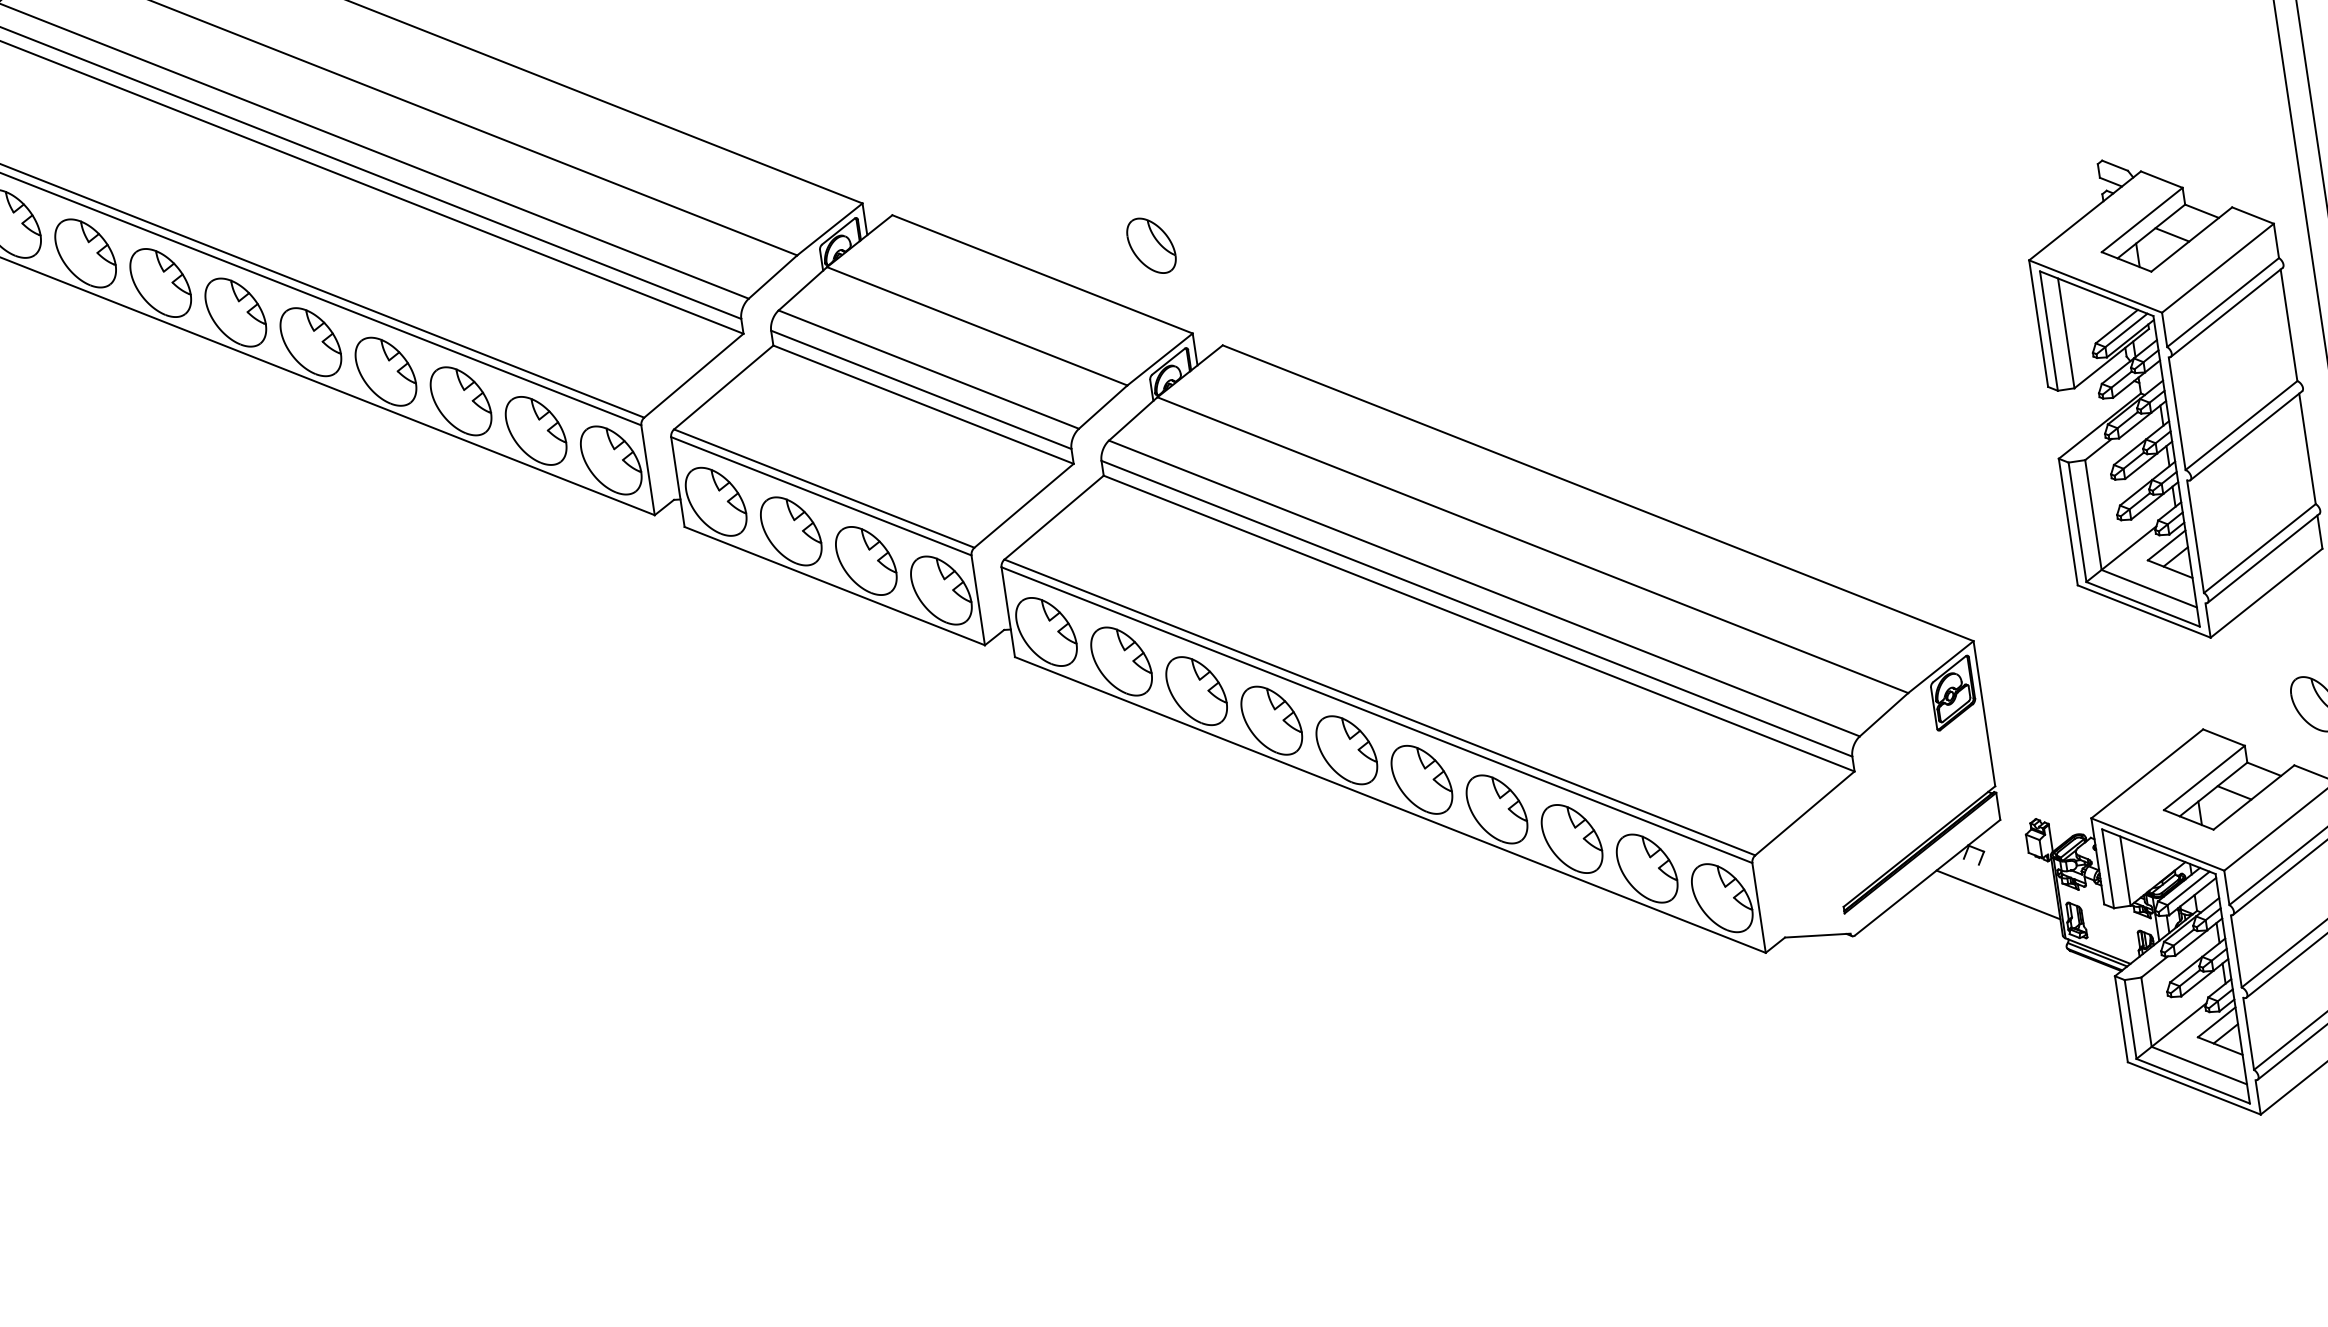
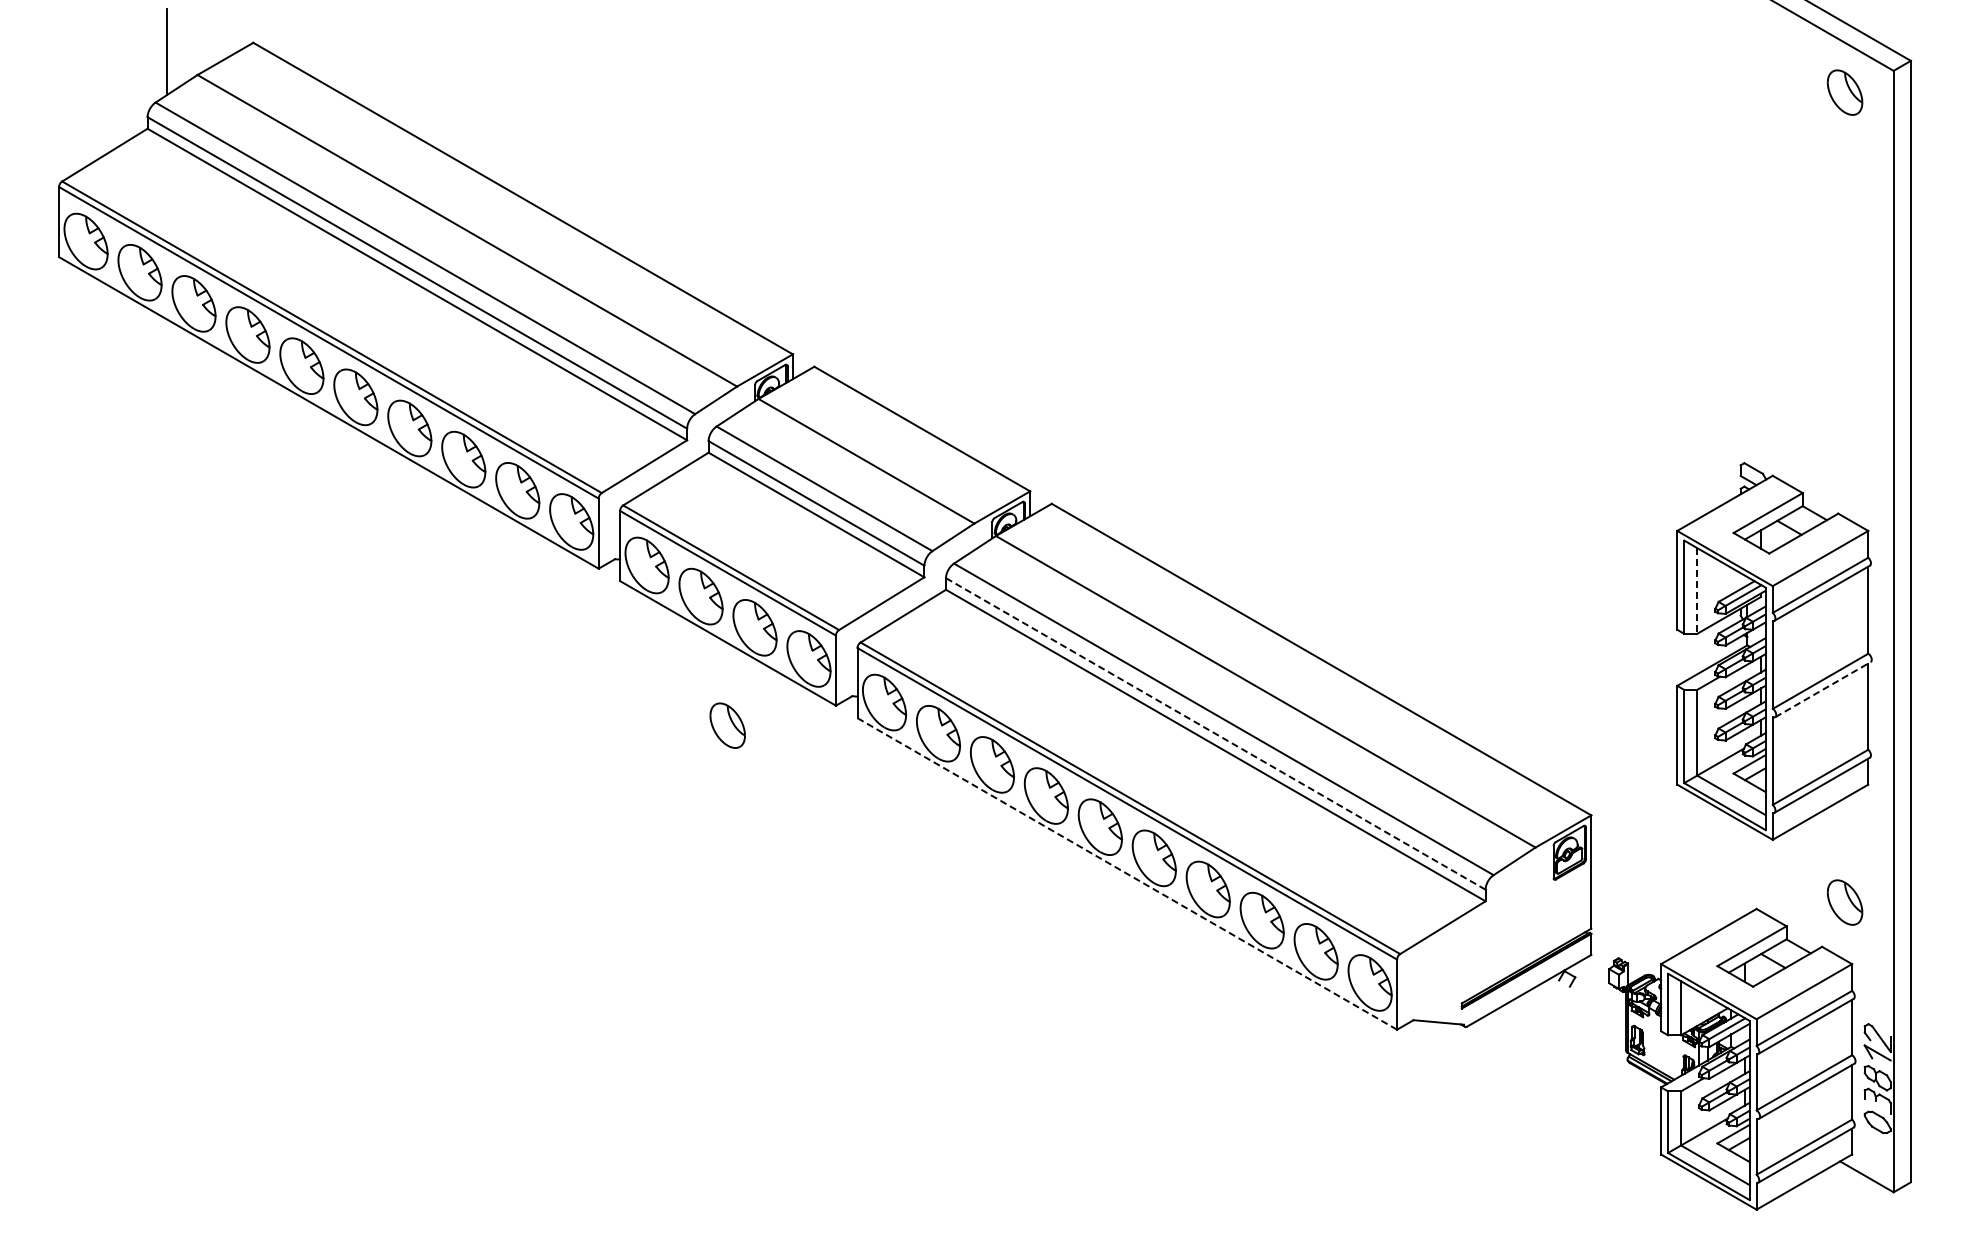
part: (1151, 245) -> (727, 725), moved
line: (2066, 332) -> (1697, 590), solid -> dashed
line: (2246, 435) -> (1823, 689), solid -> dashed
line: (1476, 608) -> (1215, 733), solid -> dashed
line: (1390, 804) -> (1127, 873), solid -> dashed
line: (1997, 894) -> (1580, 1011), removed

